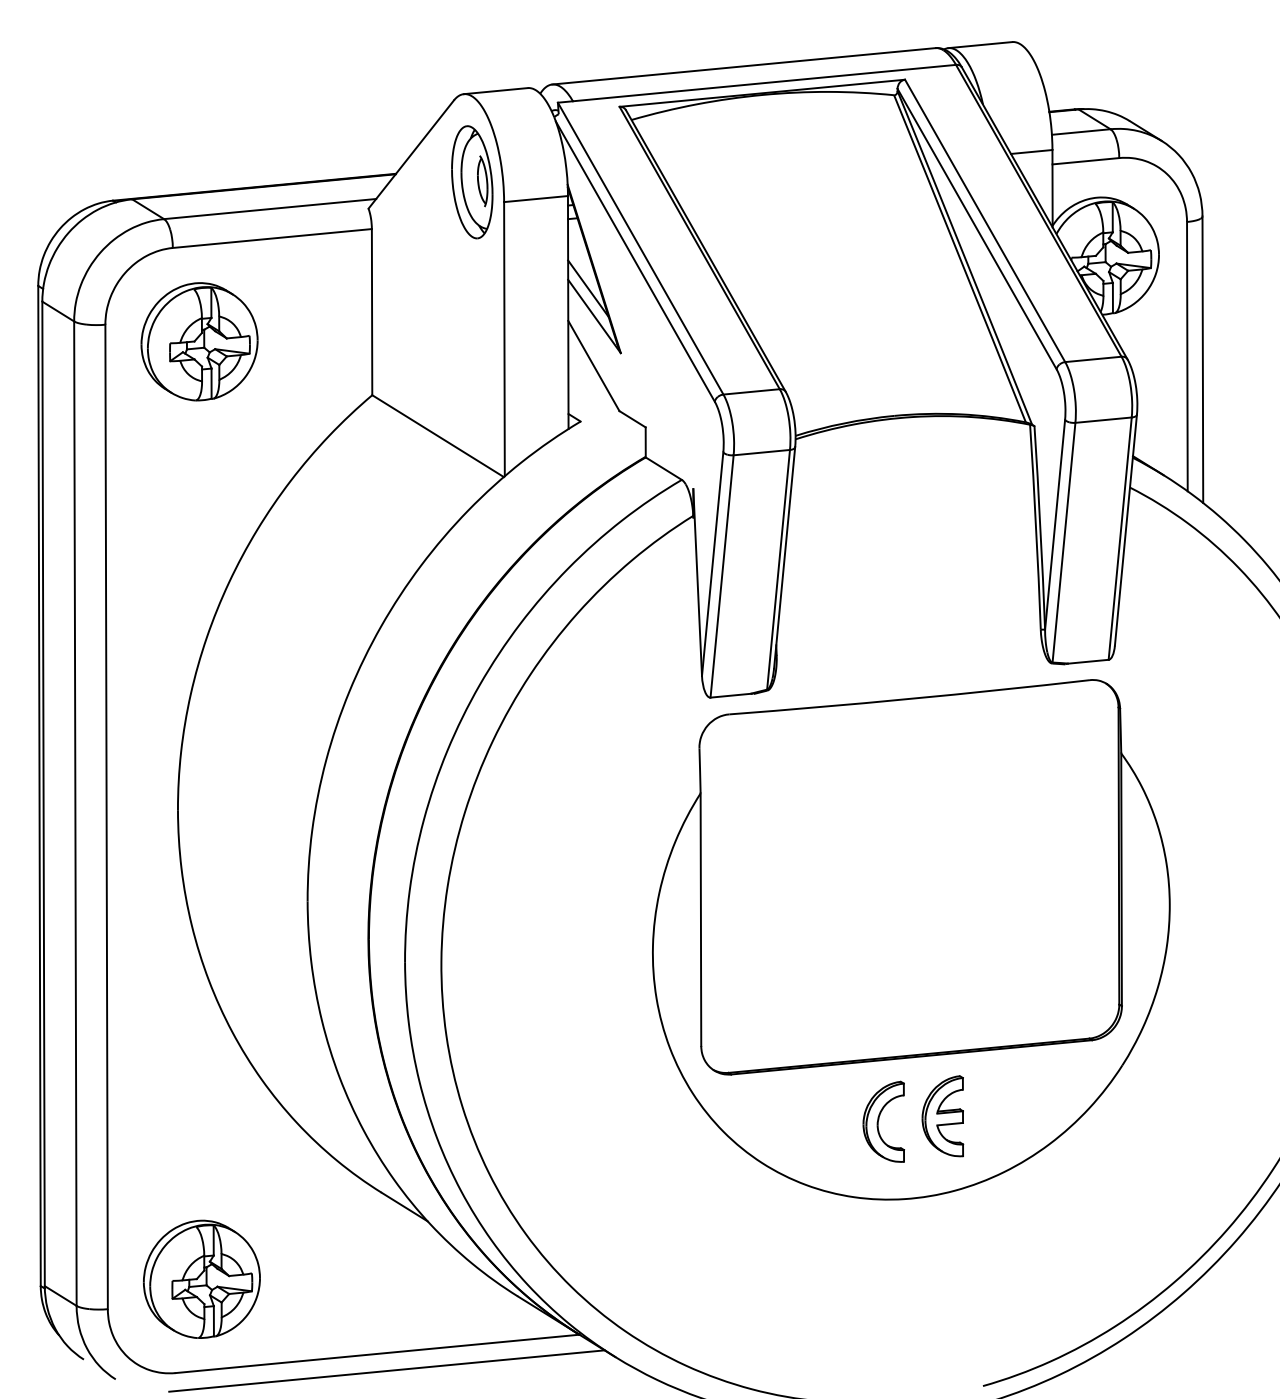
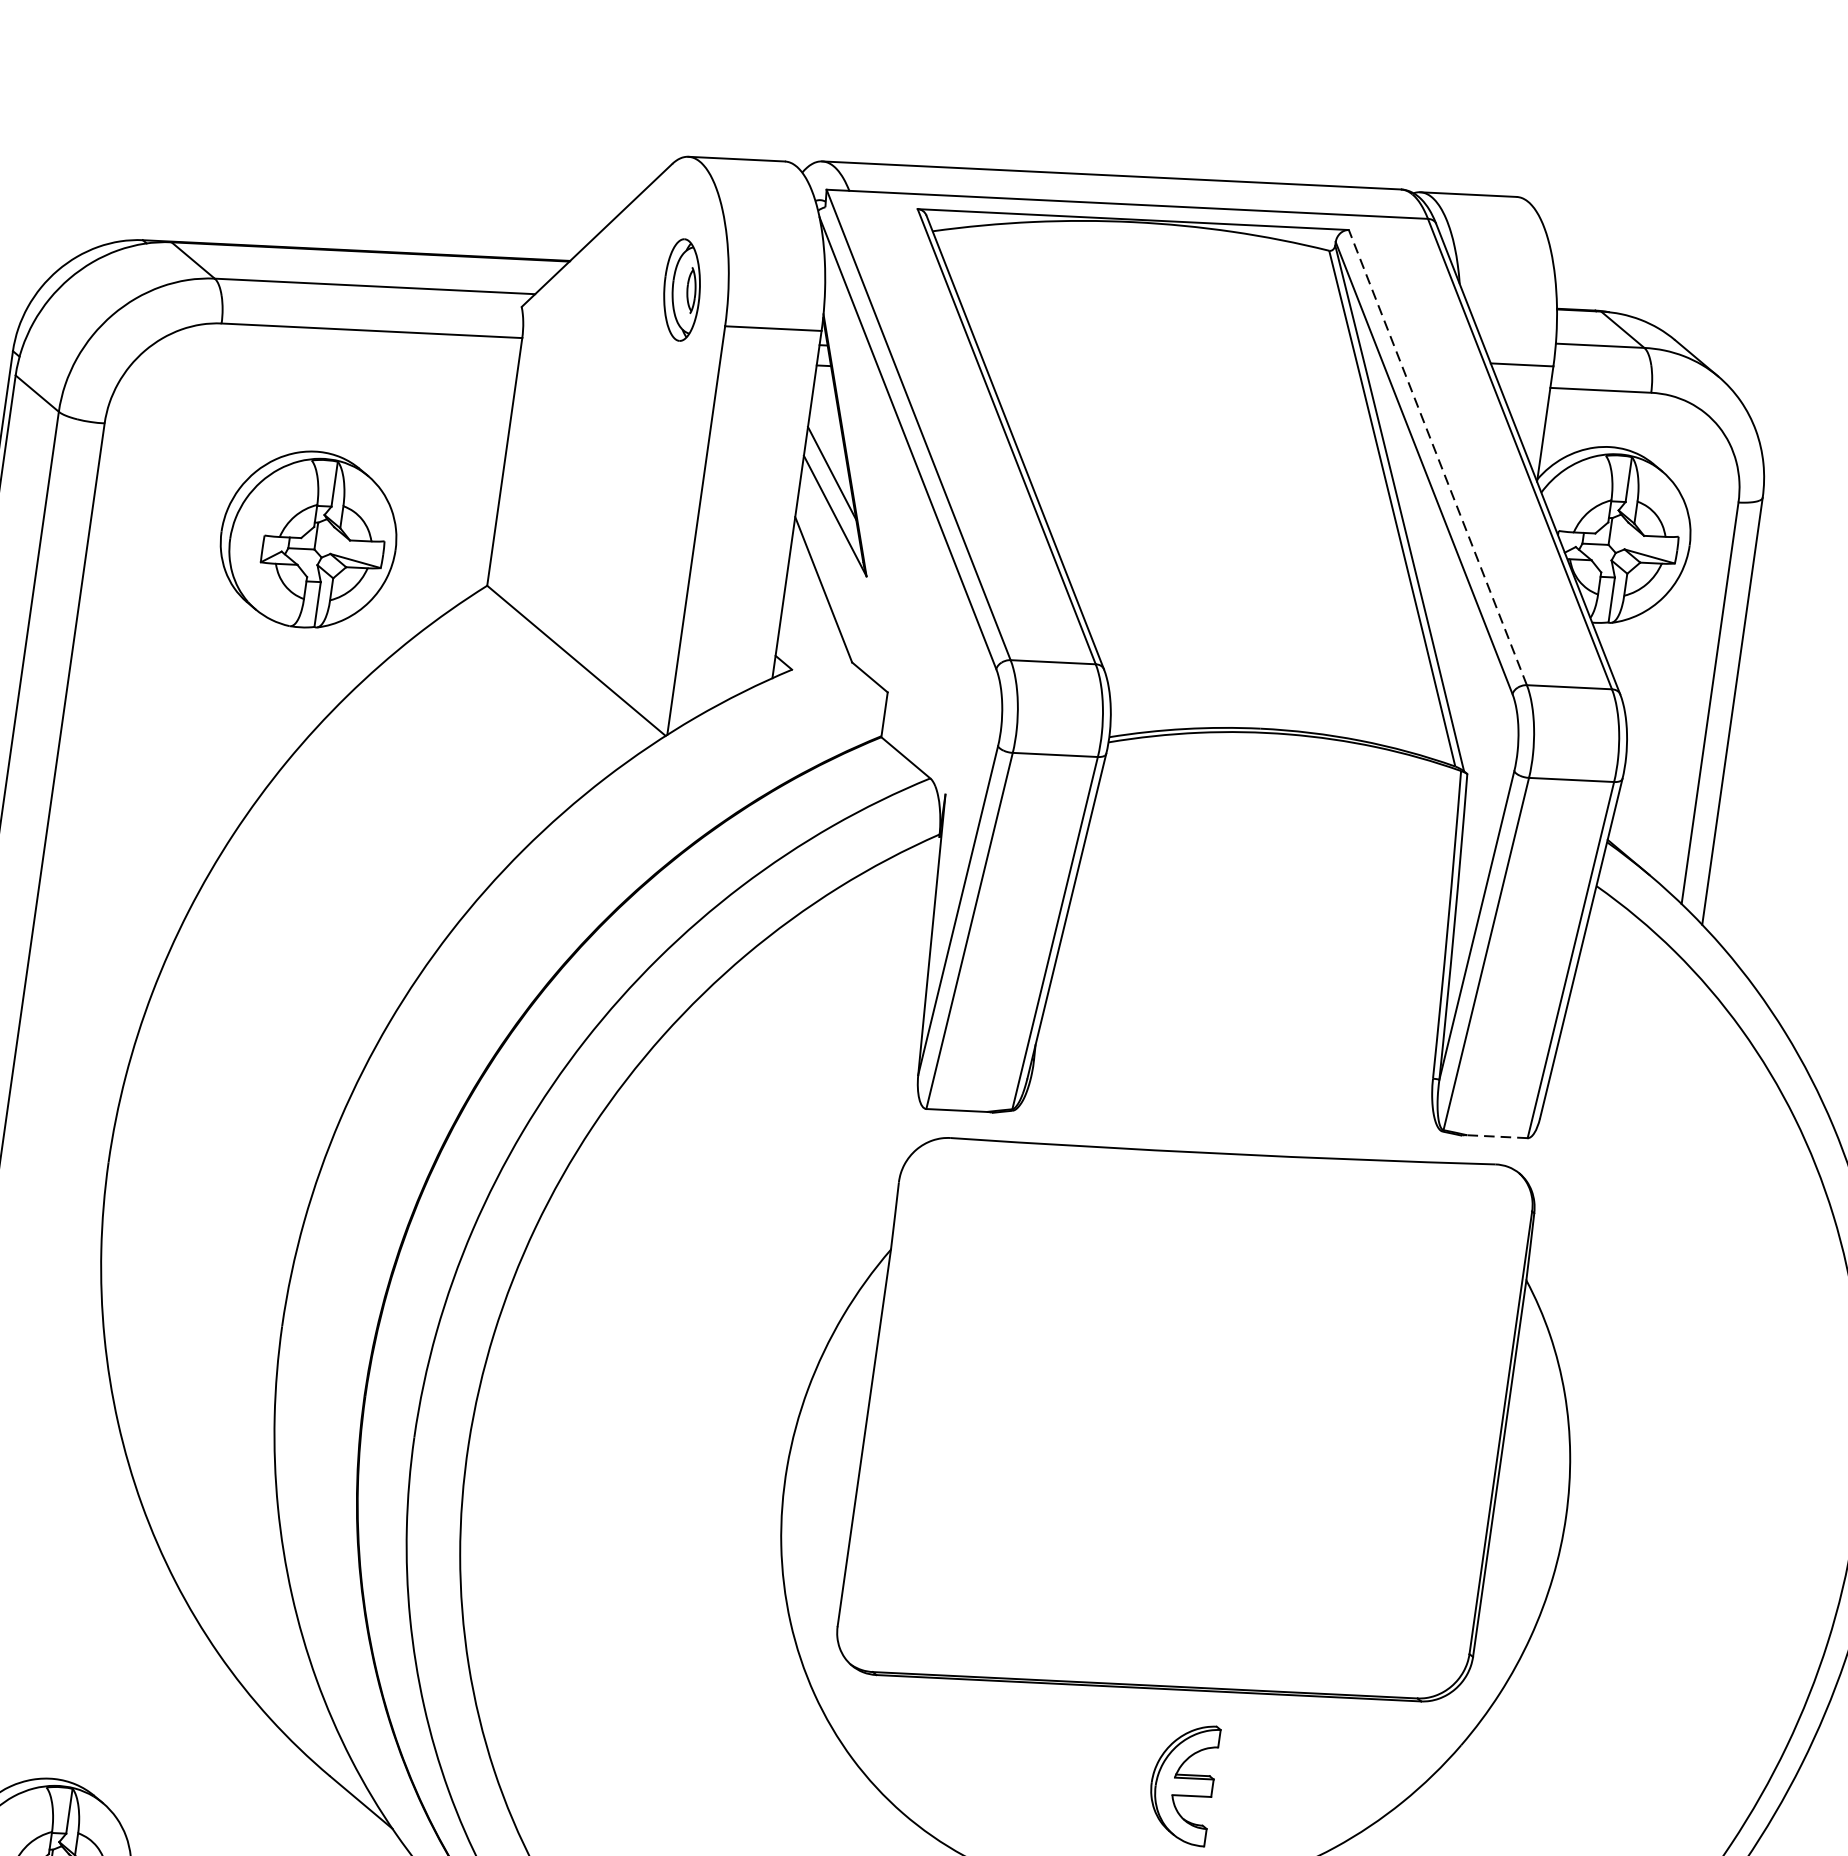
part: (472, 182) -> (682, 290), size x0.6
line: (984, 220) -> (1437, 456), solid -> dashed
part: (199, 341) -> (308, 539), moved
line: (1088, 661) -> (1497, 1136), solid -> dashed
part: (883, 1121) -> (1093, 1777), removed

